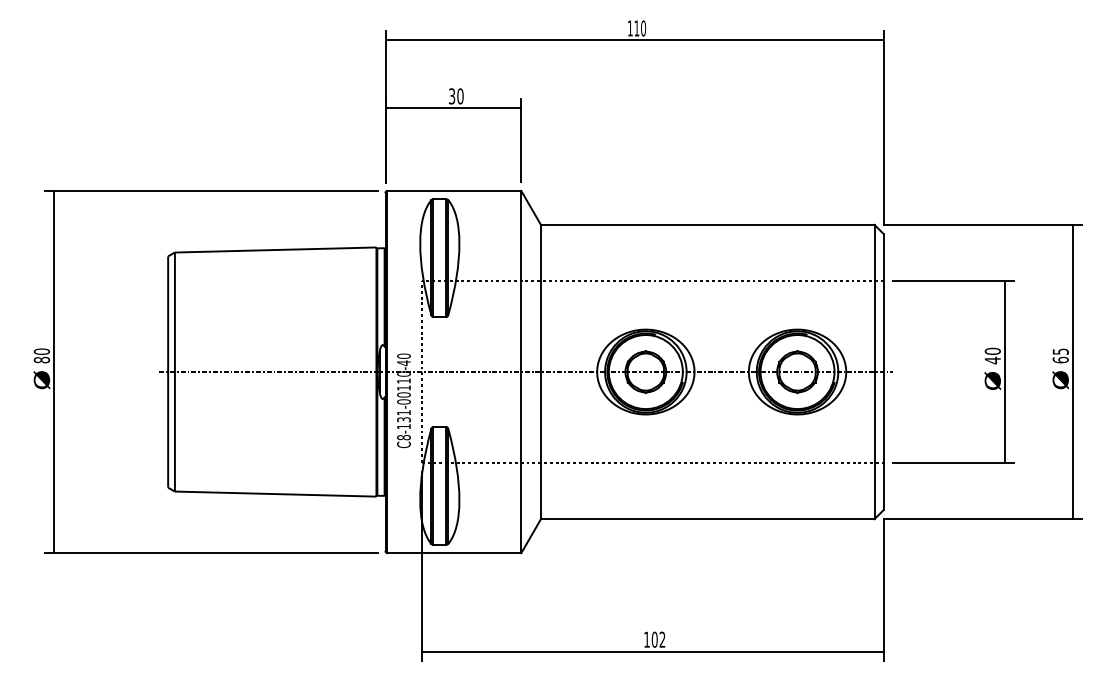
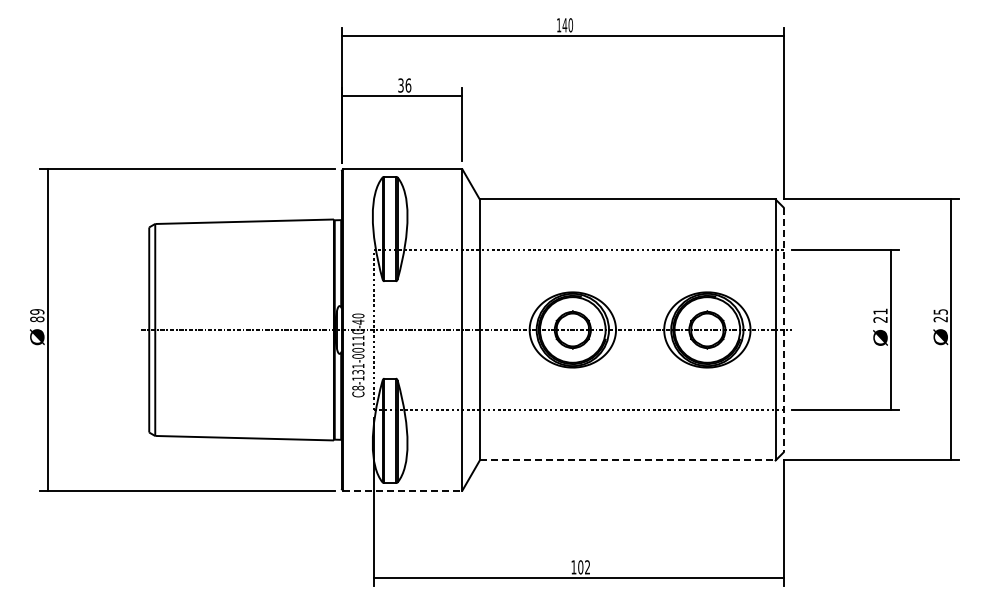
text: (636, 28) -> (564, 25), 110 -> 140
text: (460, 96) -> (408, 85), 30 -> 36
text: (42, 351) -> (37, 311), 80 -> 89
text: (992, 355) -> (880, 315), 40 -> 21
text: (1060, 360) -> (940, 319), 65 -> 25
line: (883, 372) -> (783, 330), solid -> dashed
line: (707, 519) -> (627, 460), solid -> dashed
line: (453, 553) -> (402, 490), solid -> dashed

